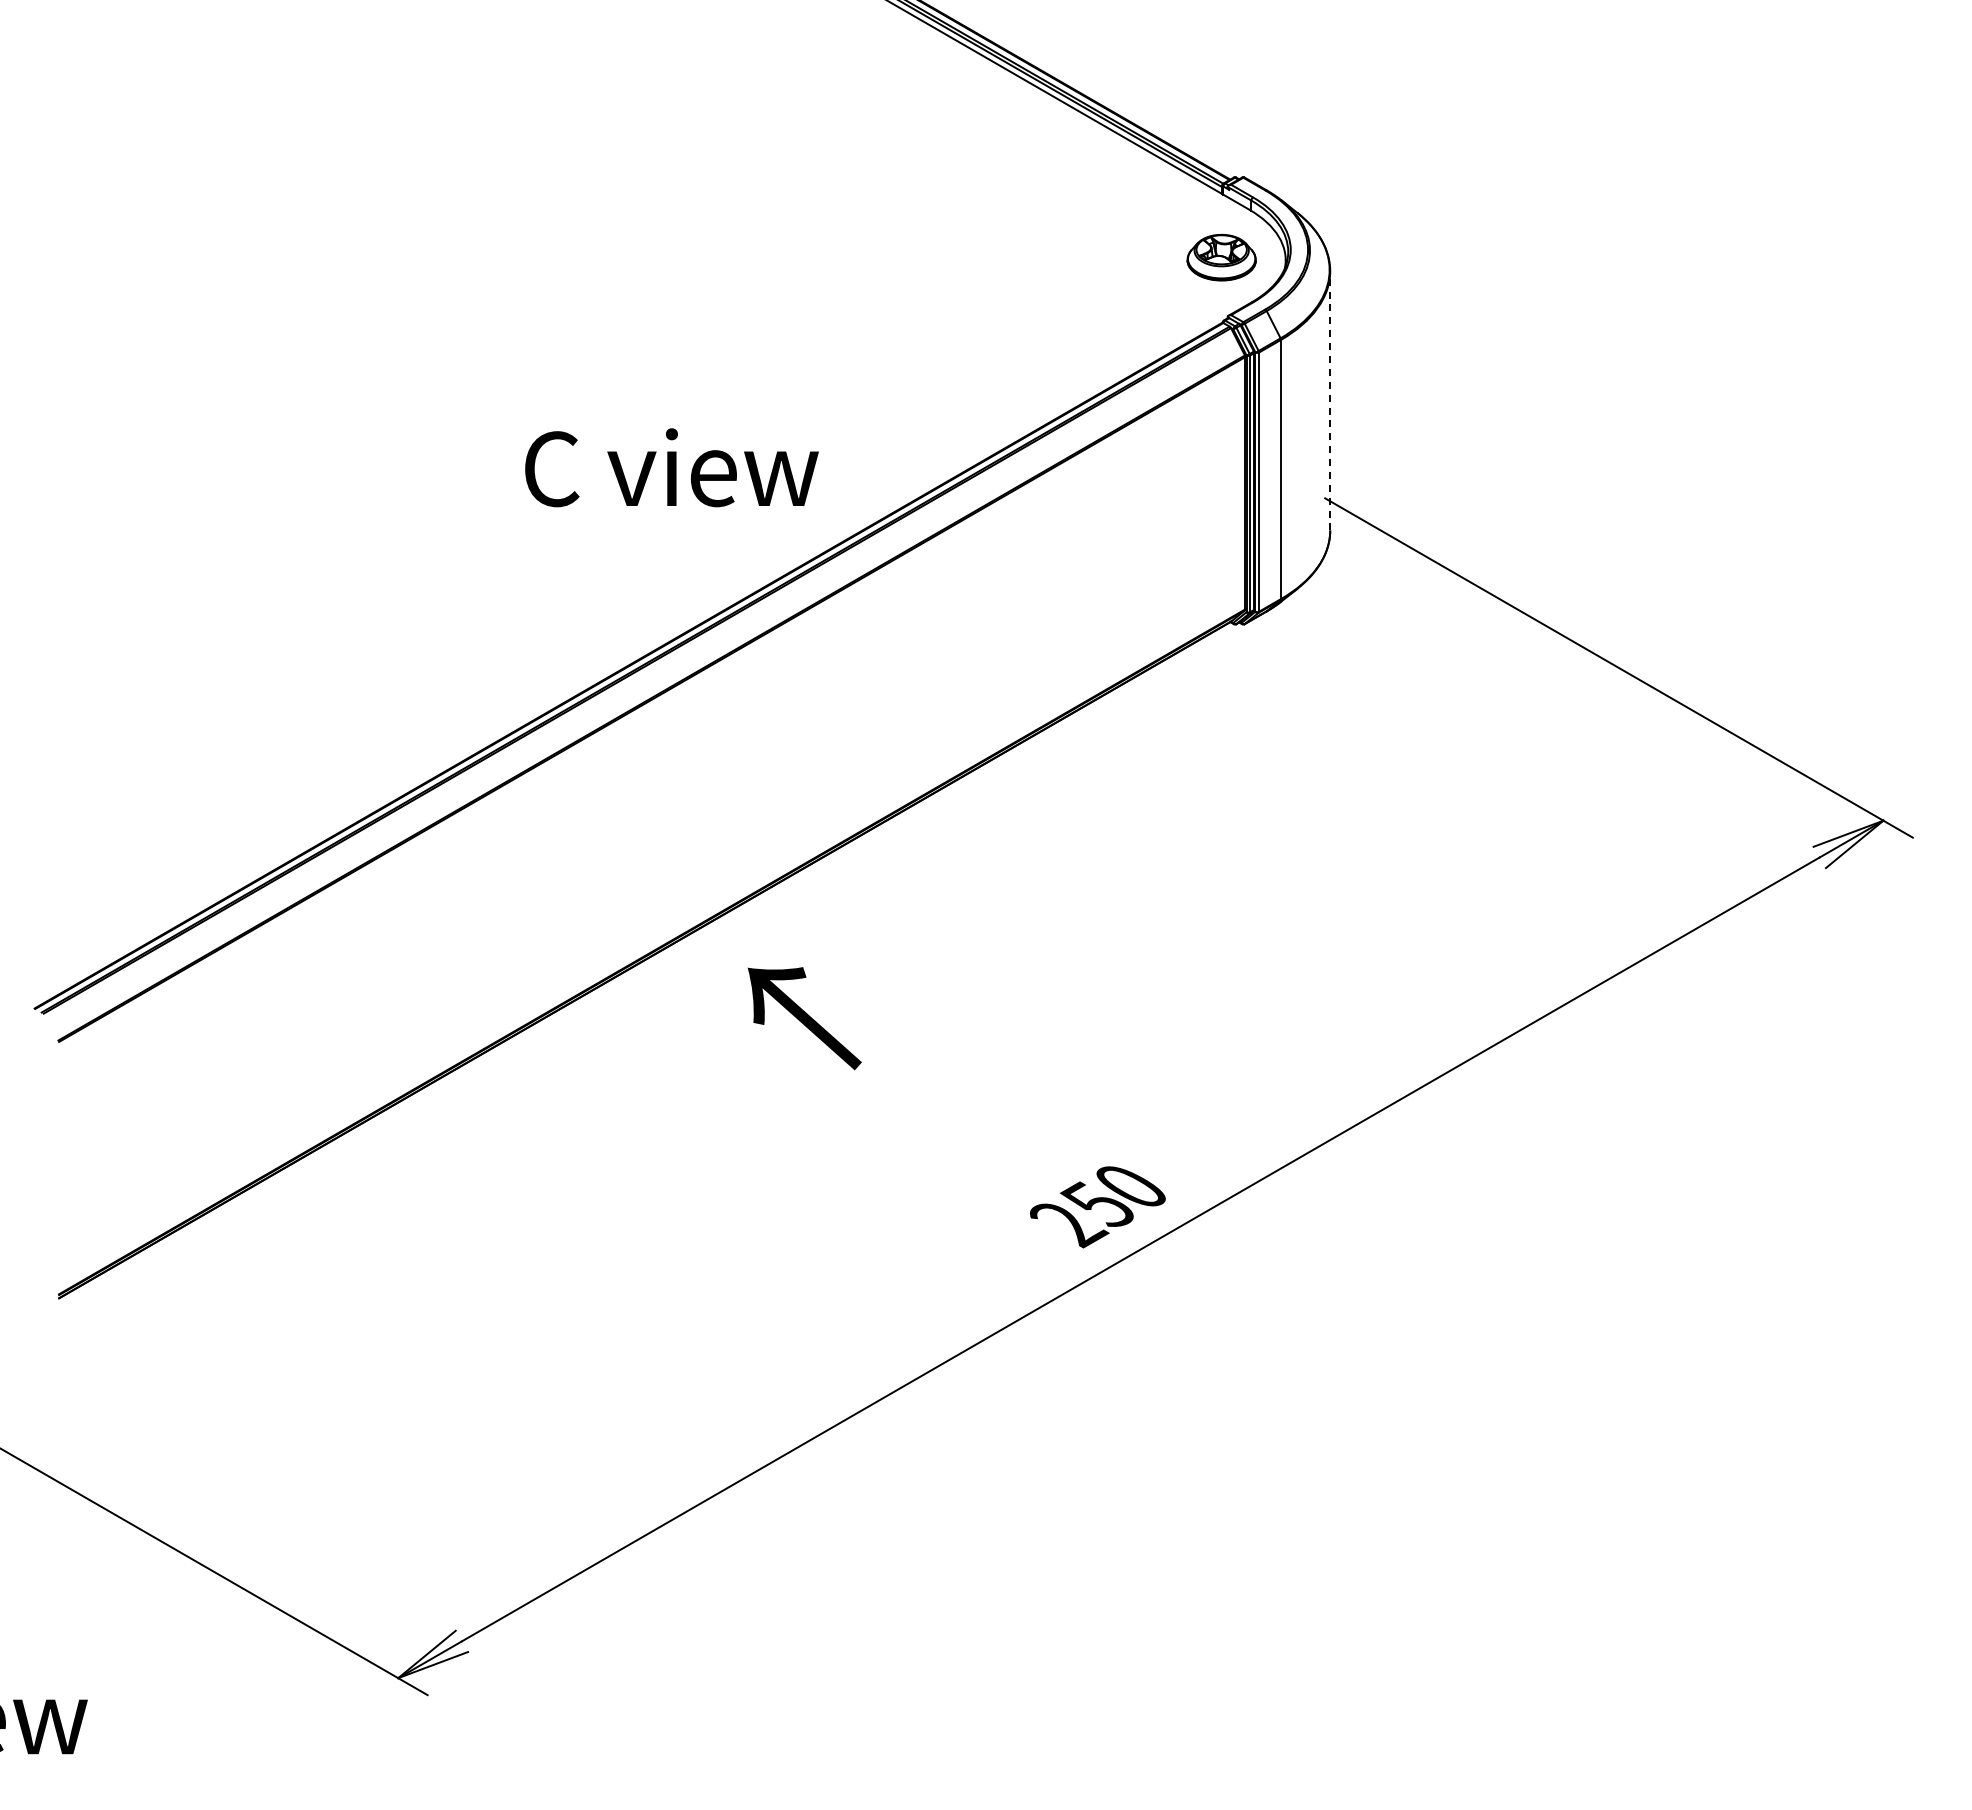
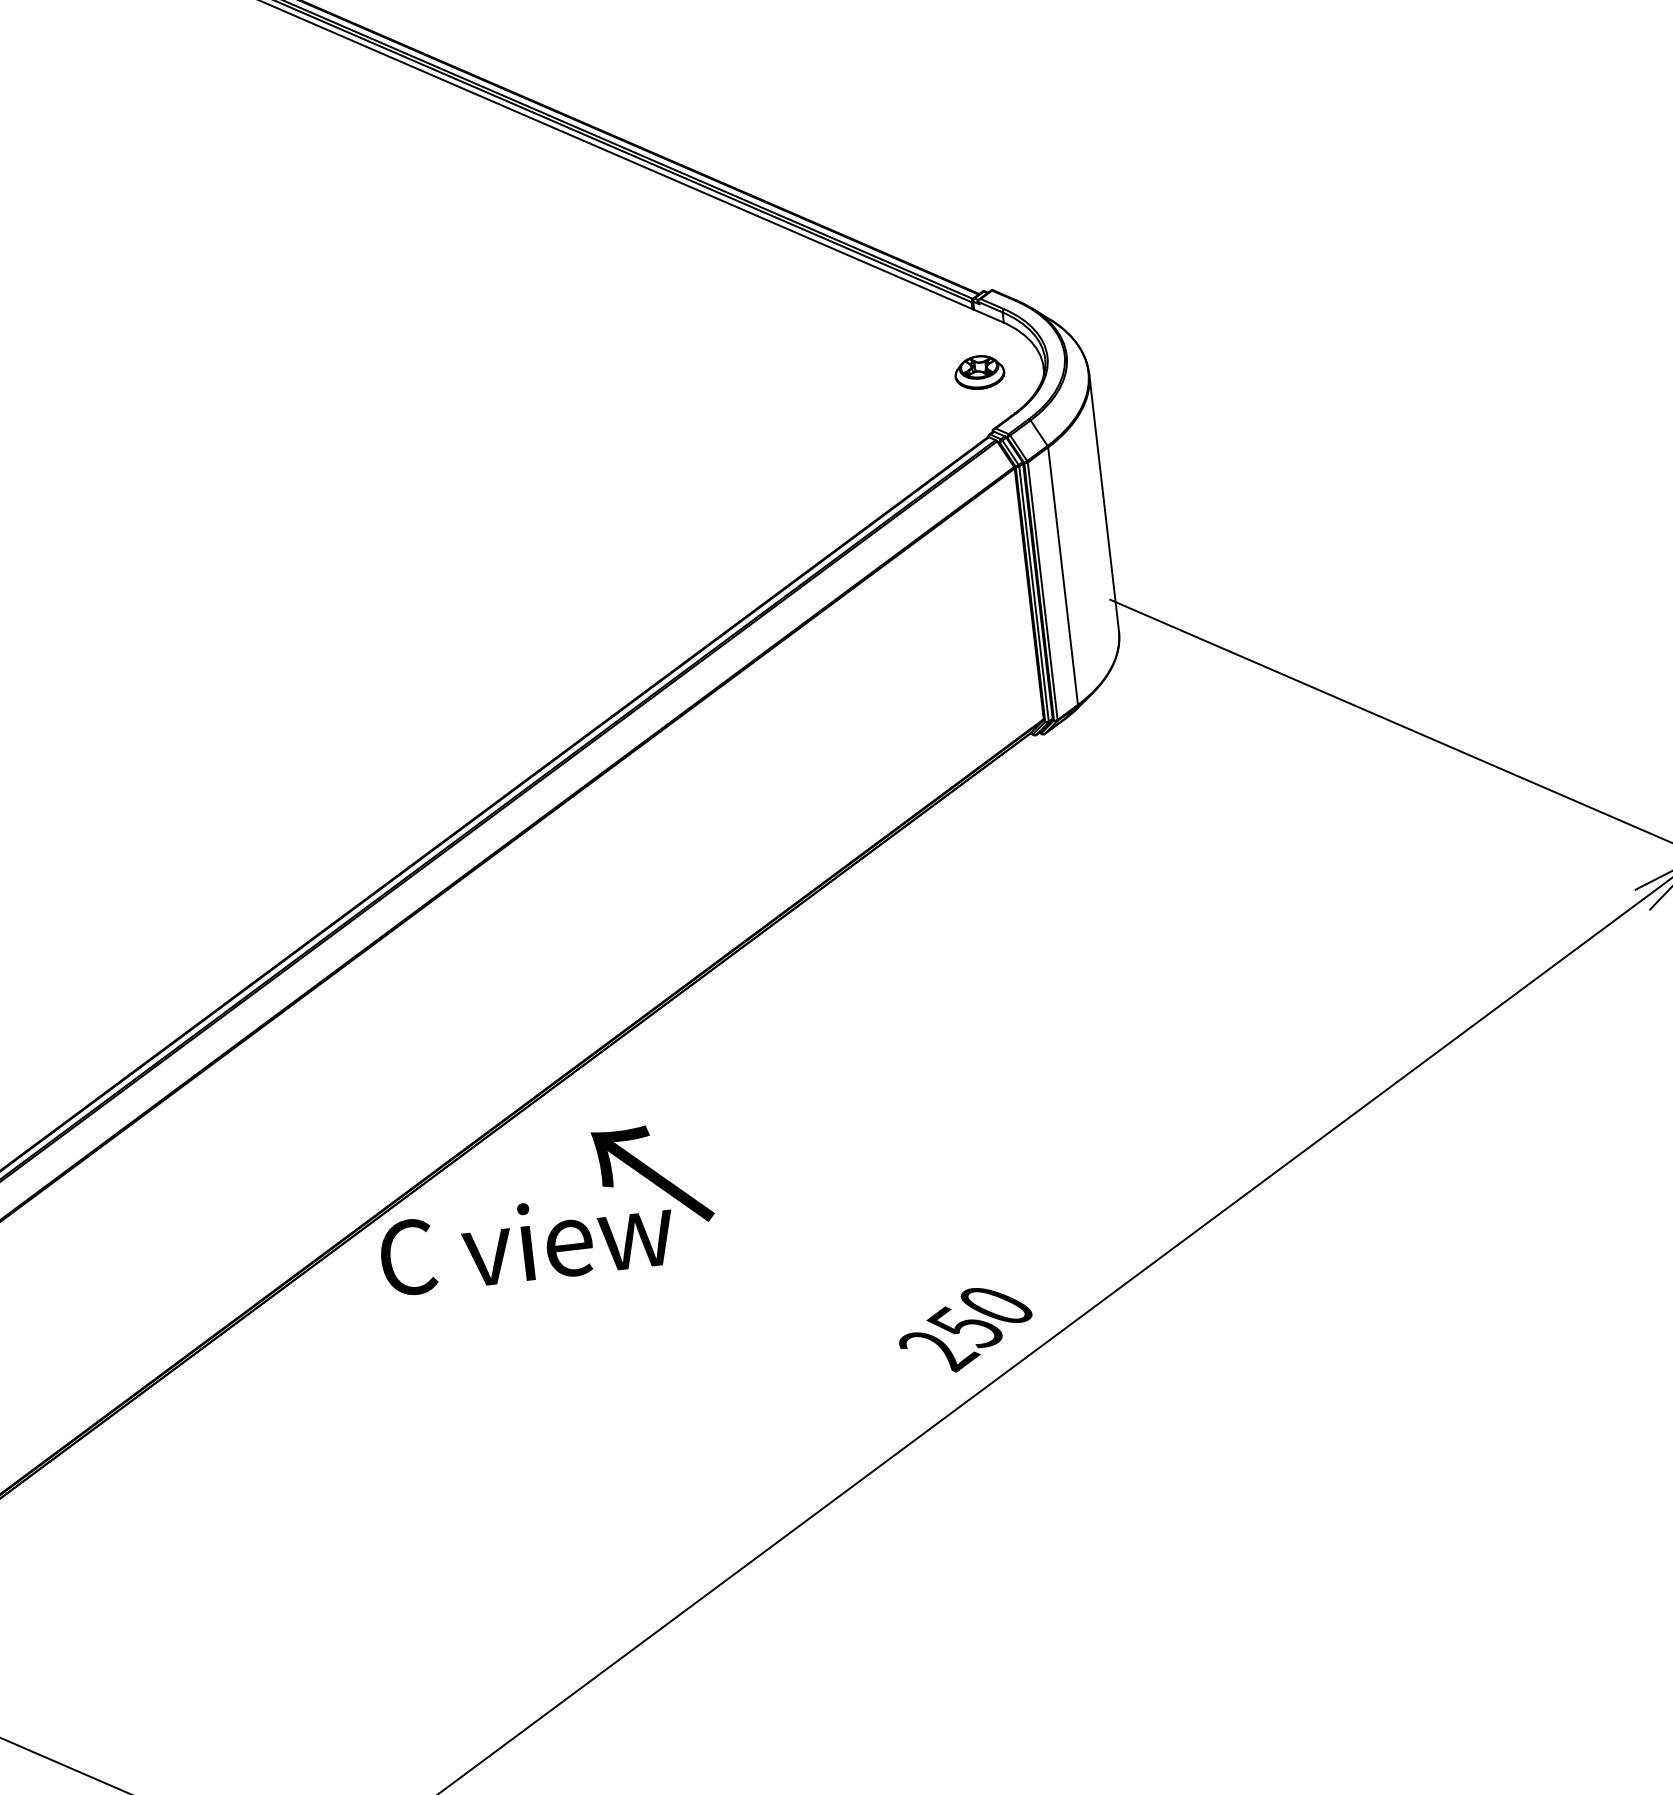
part: (1221, 257) -> (979, 372), size x0.71
line: (1330, 400) -> (1104, 501), dashed -> solid
text: (671, 467) -> (526, 1242), moved

